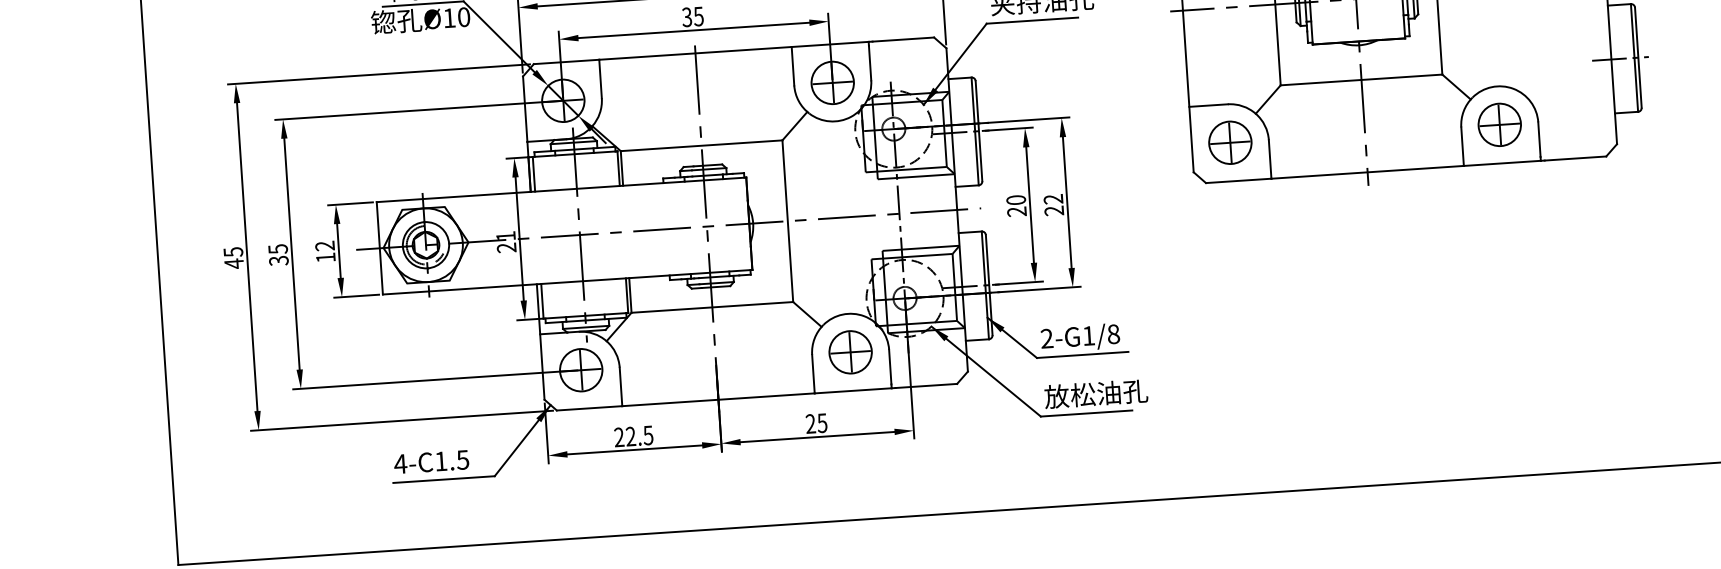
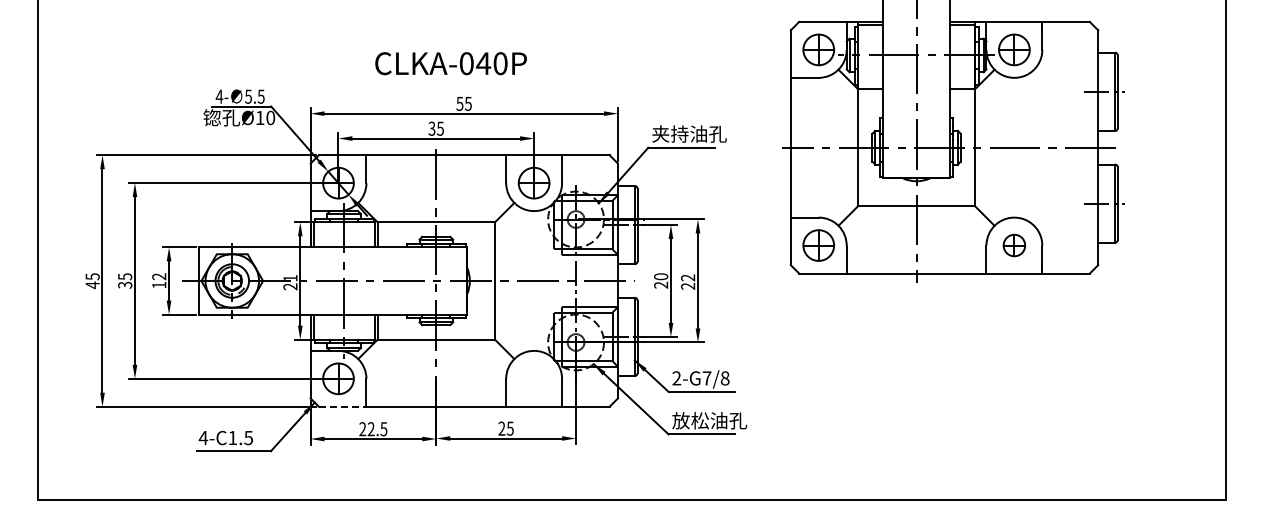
part: (1499, 124) -> (1014, 245), size x0.7
text: (1087, 336) -> (706, 378), 2-G1/8 -> 2-G7/8
part: (849, 351) -> (533, 378), removed
line: (589, 407) -> (342, 406), solid -> dashed

